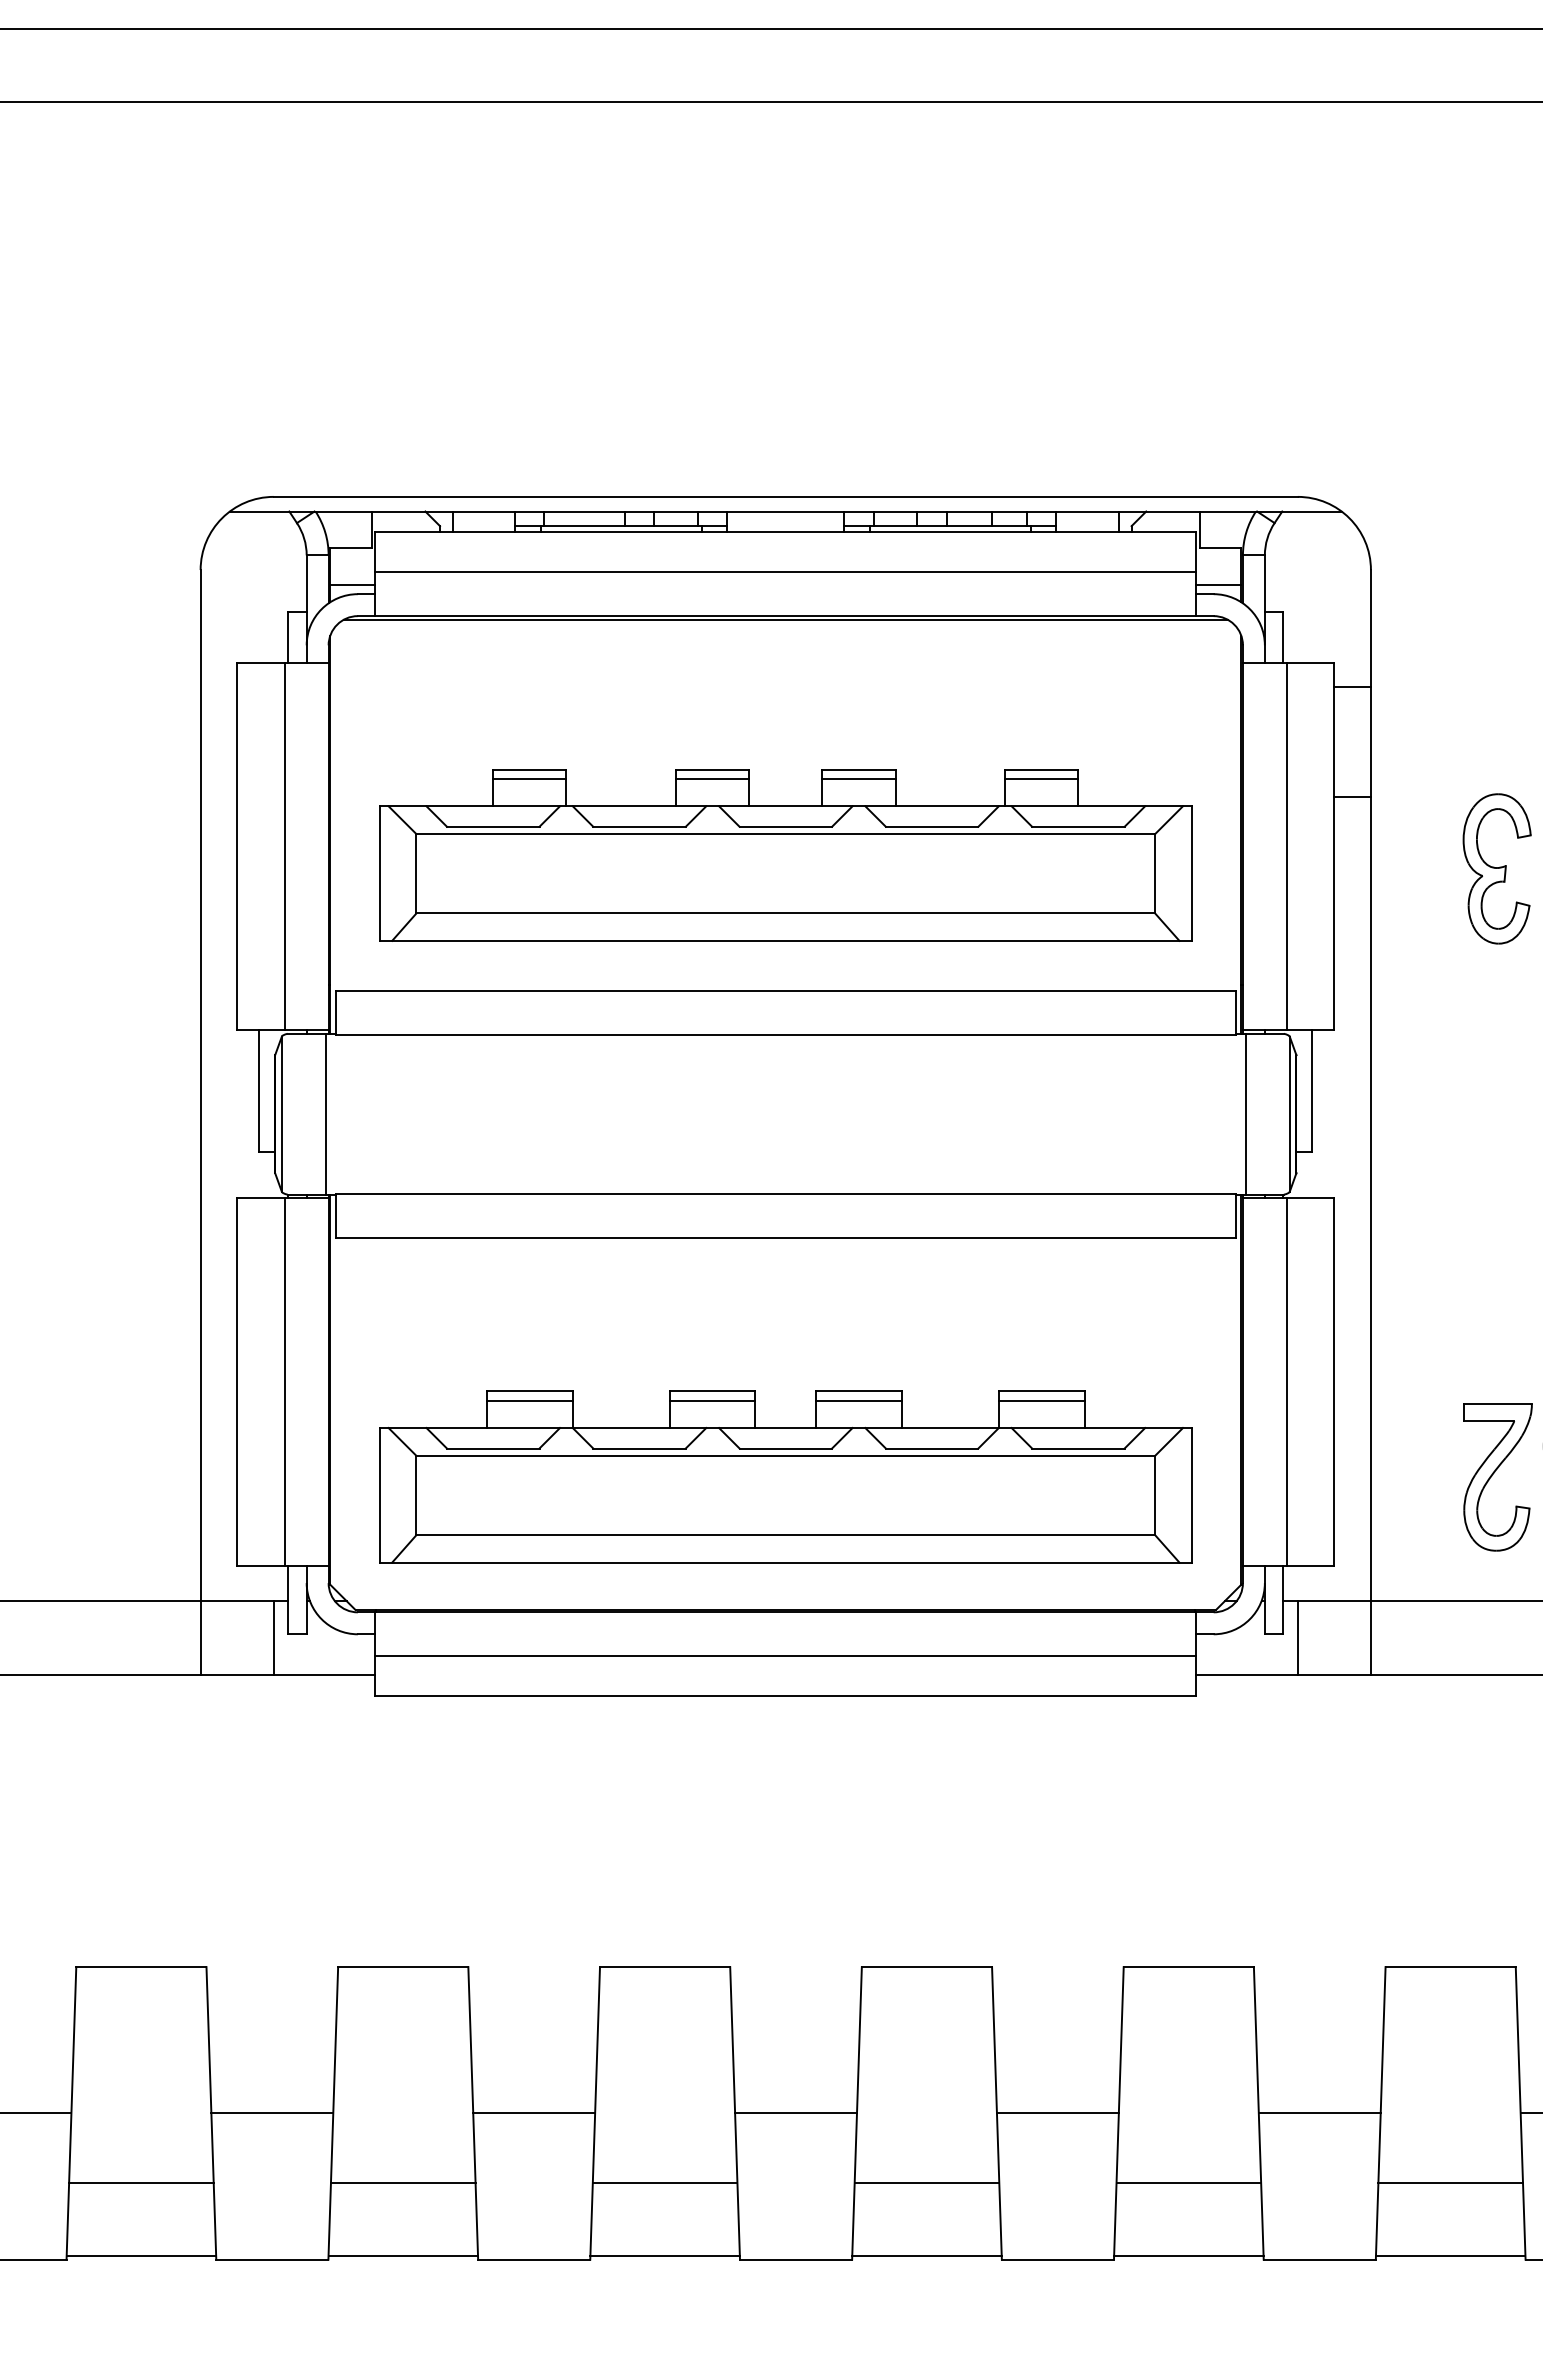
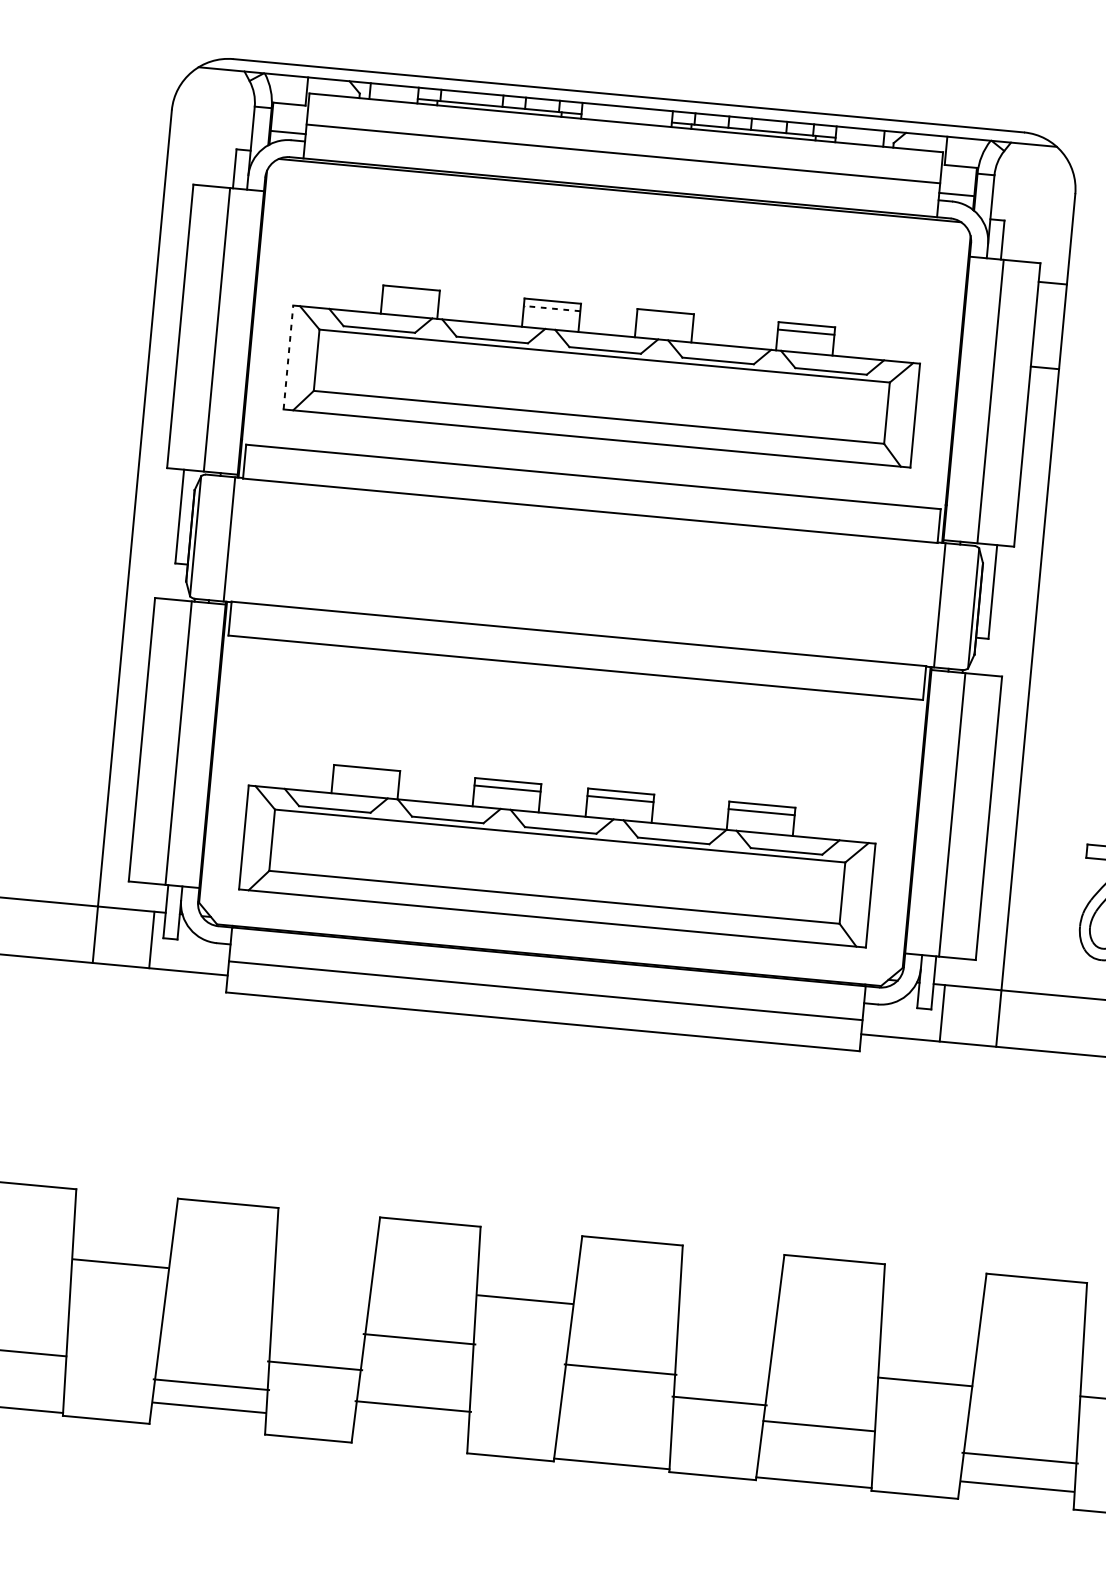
line: (529, 779) -> (410, 295), removed
line: (712, 779) -> (552, 308), solid -> dashed
line: (858, 779) -> (664, 319), removed
line: (379, 873) -> (288, 357), solid -> dashed
line: (529, 1401) -> (366, 775), removed
line: (272, 2113) -> (120, 1263), moved
line: (534, 2113) -> (315, 1365), moved
line: (796, 2113) -> (525, 1299), moved
line: (1057, 2113) -> (719, 1401), moved
line: (402, 2182) -> (208, 1407), moved
line: (664, 2182) -> (419, 1338), moved
line: (926, 2182) -> (620, 1369), moved
line: (1450, 2182) -> (1017, 1486), moved
line: (403, 2256) -> (211, 1385), moved
line: (664, 2256) -> (412, 1406), moved
line: (1450, 2256) -> (1019, 1458), moved

